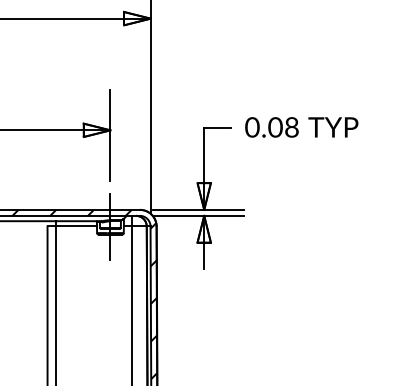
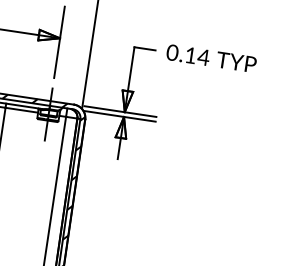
text: (283, 127) -> (197, 56), 0.08 -> 0.14

